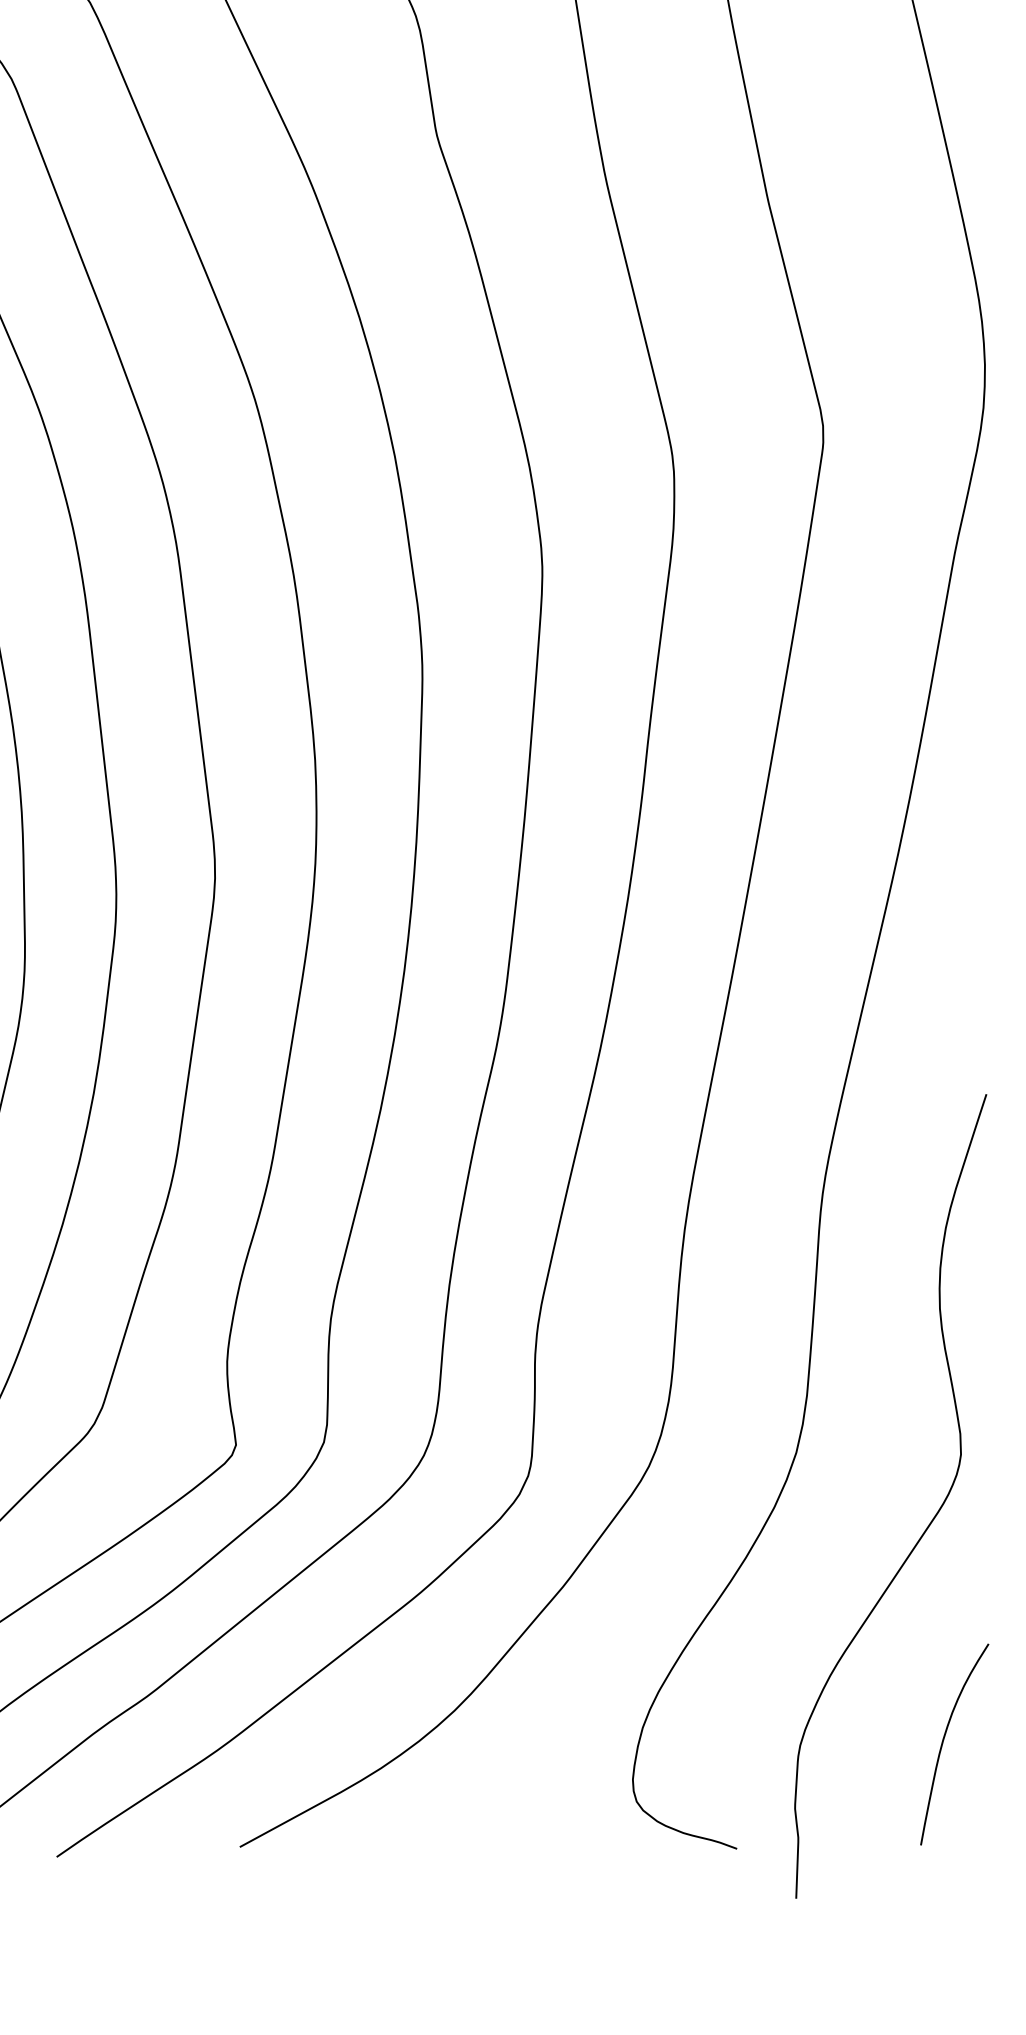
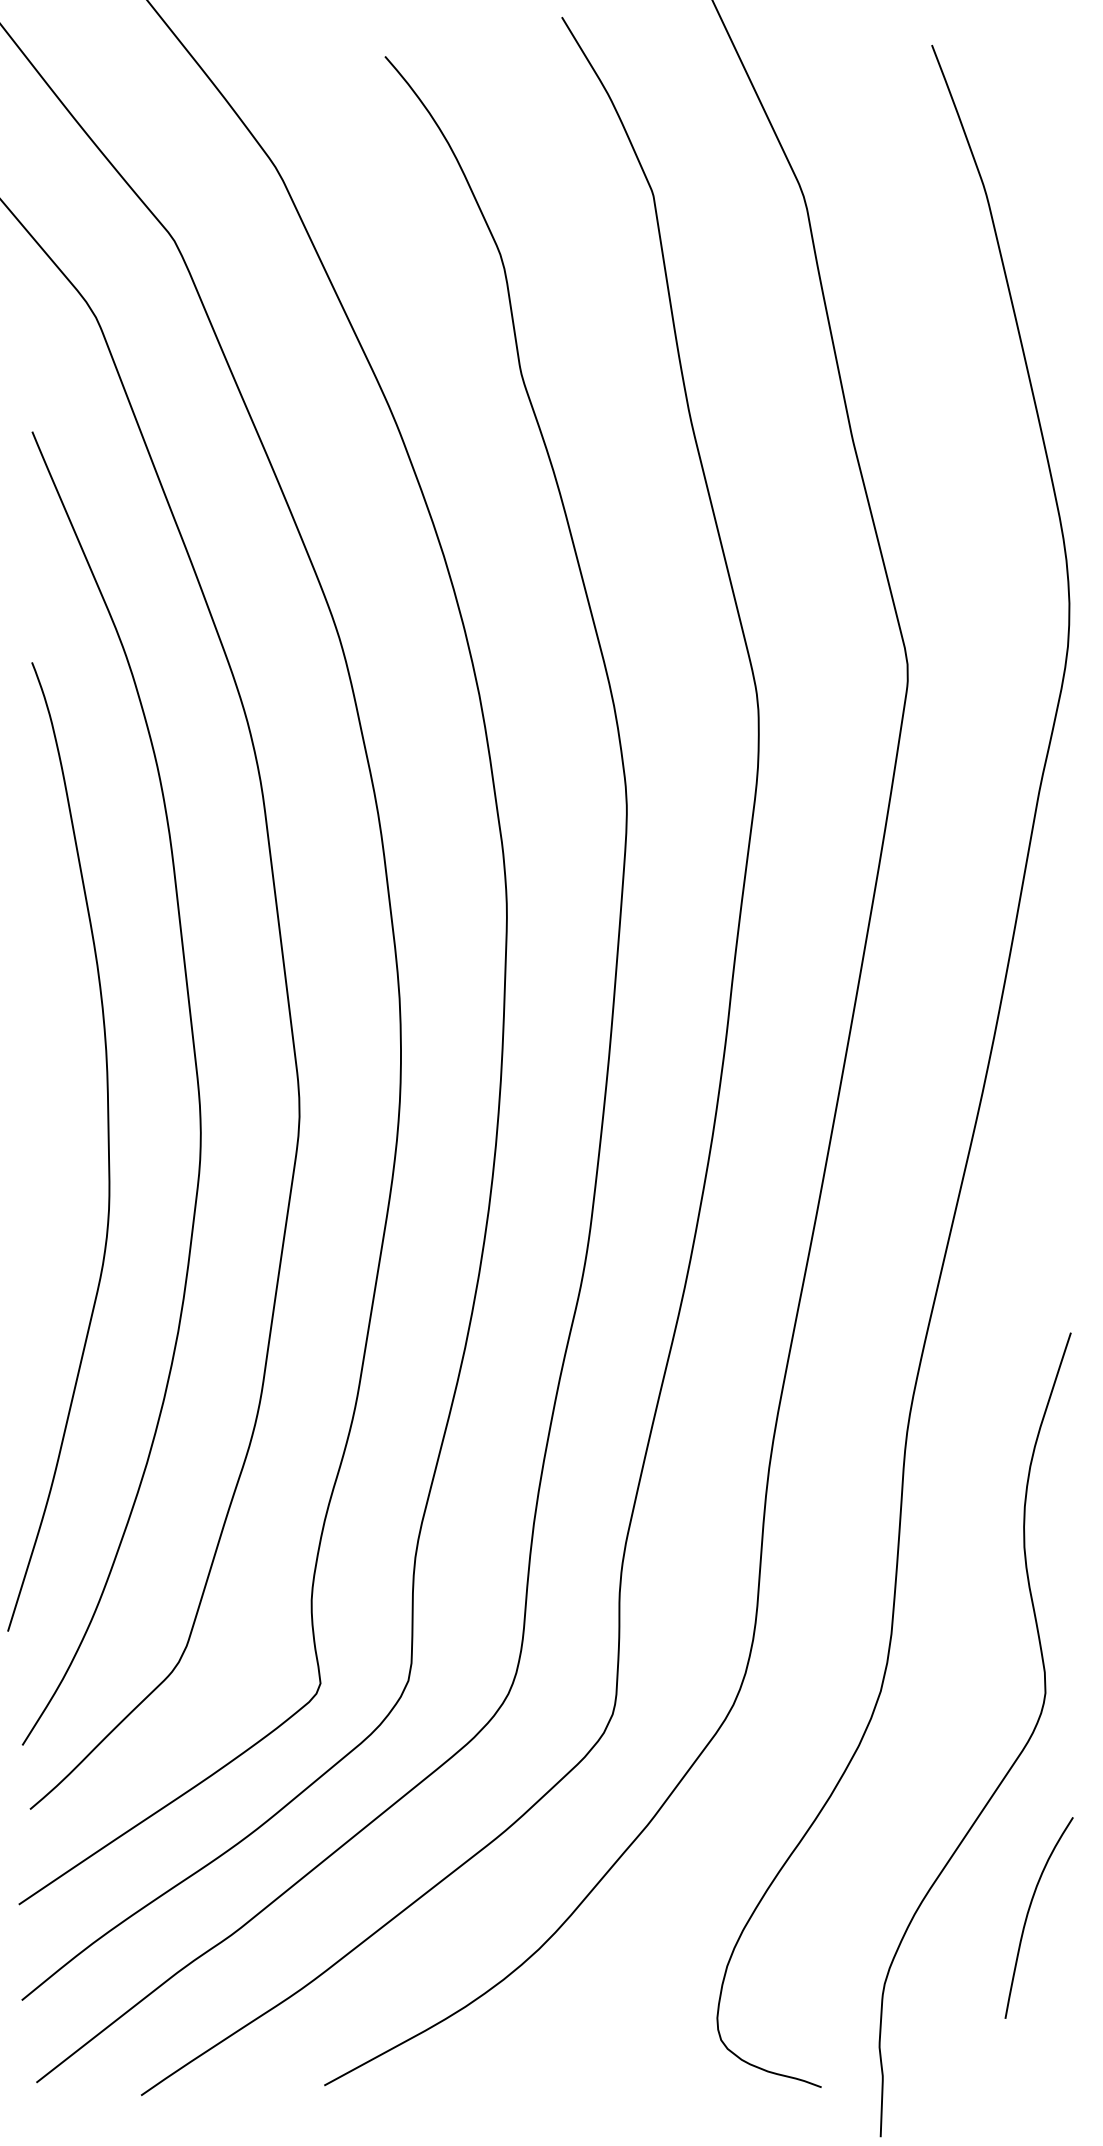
curve: (944, 1742) -> (1028, 1915), moved

